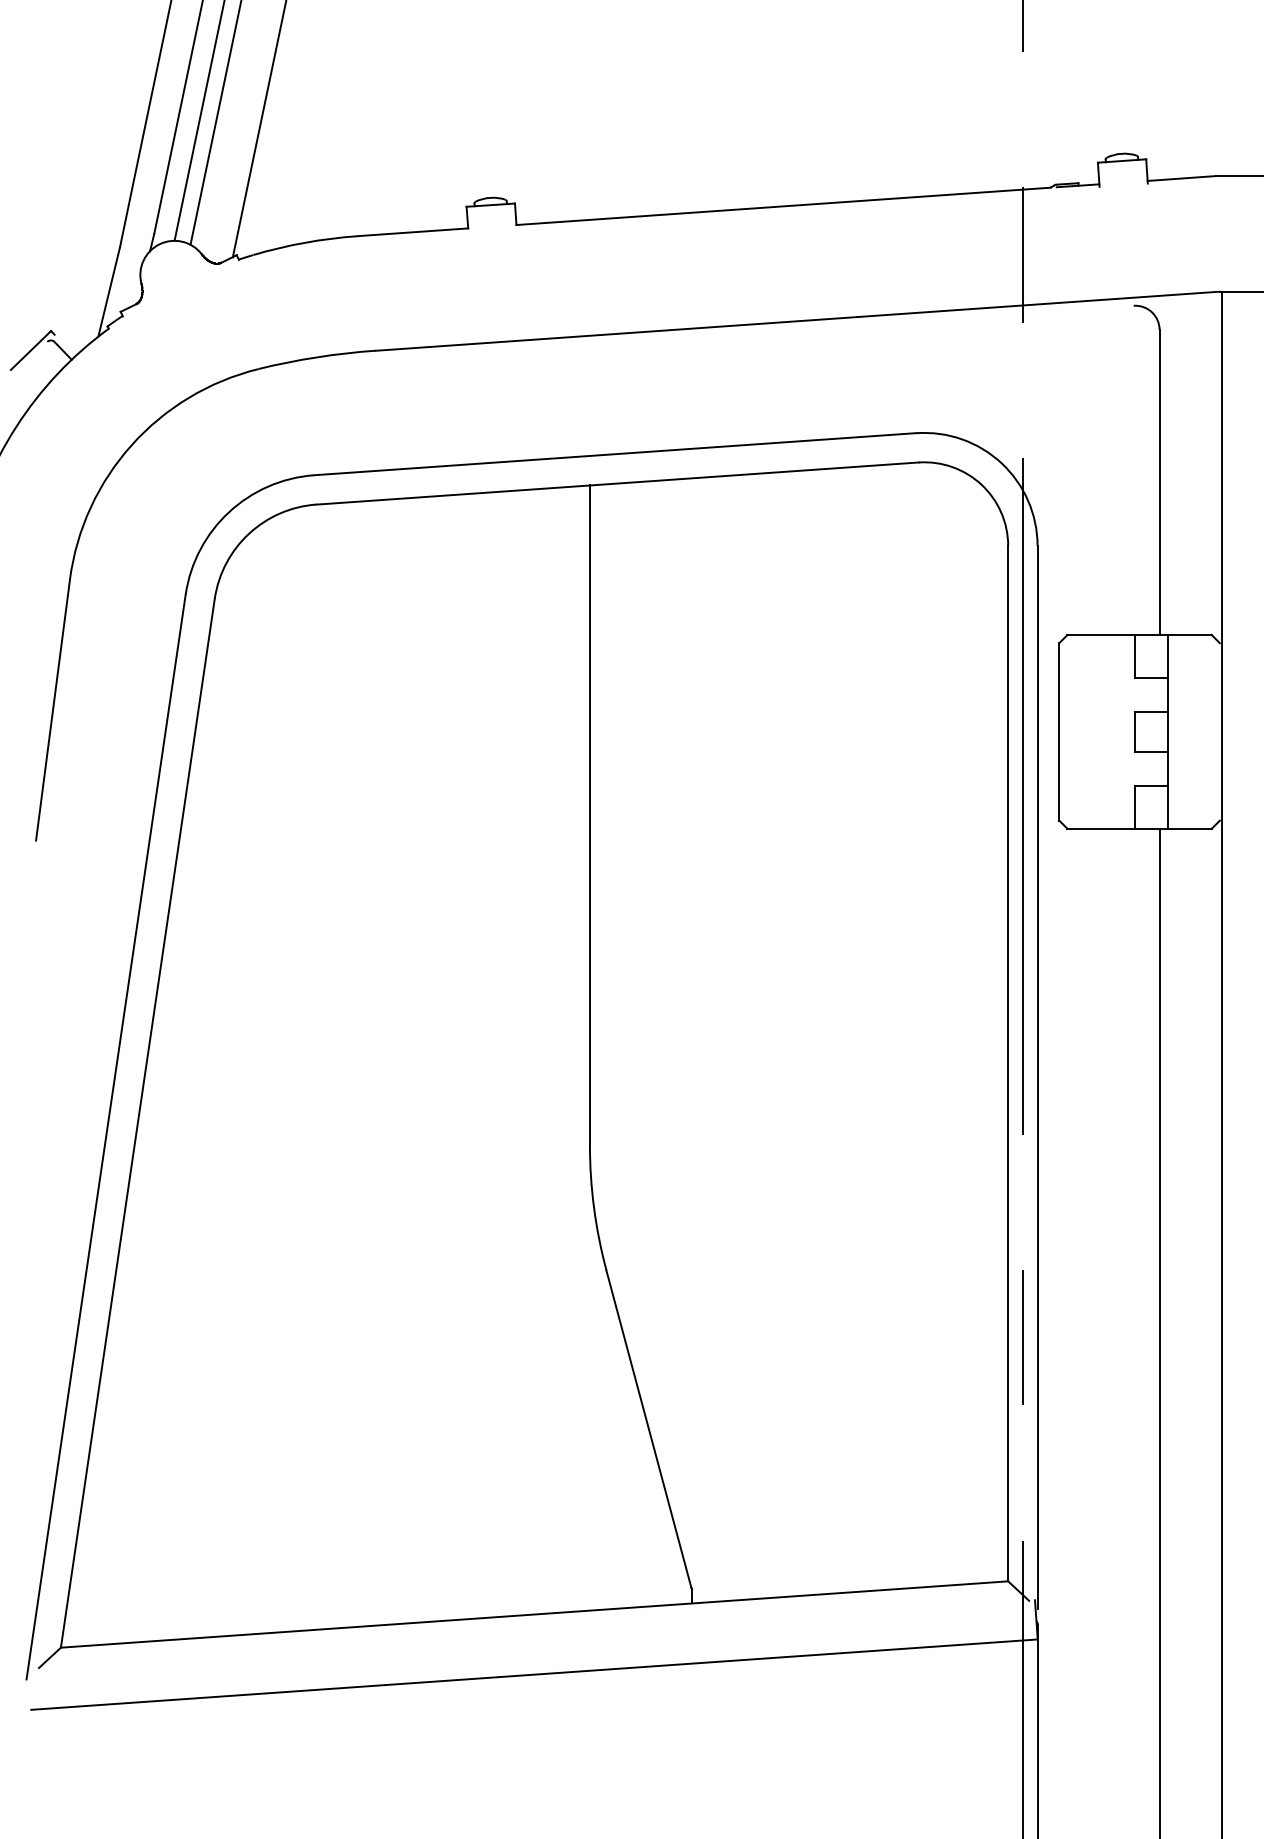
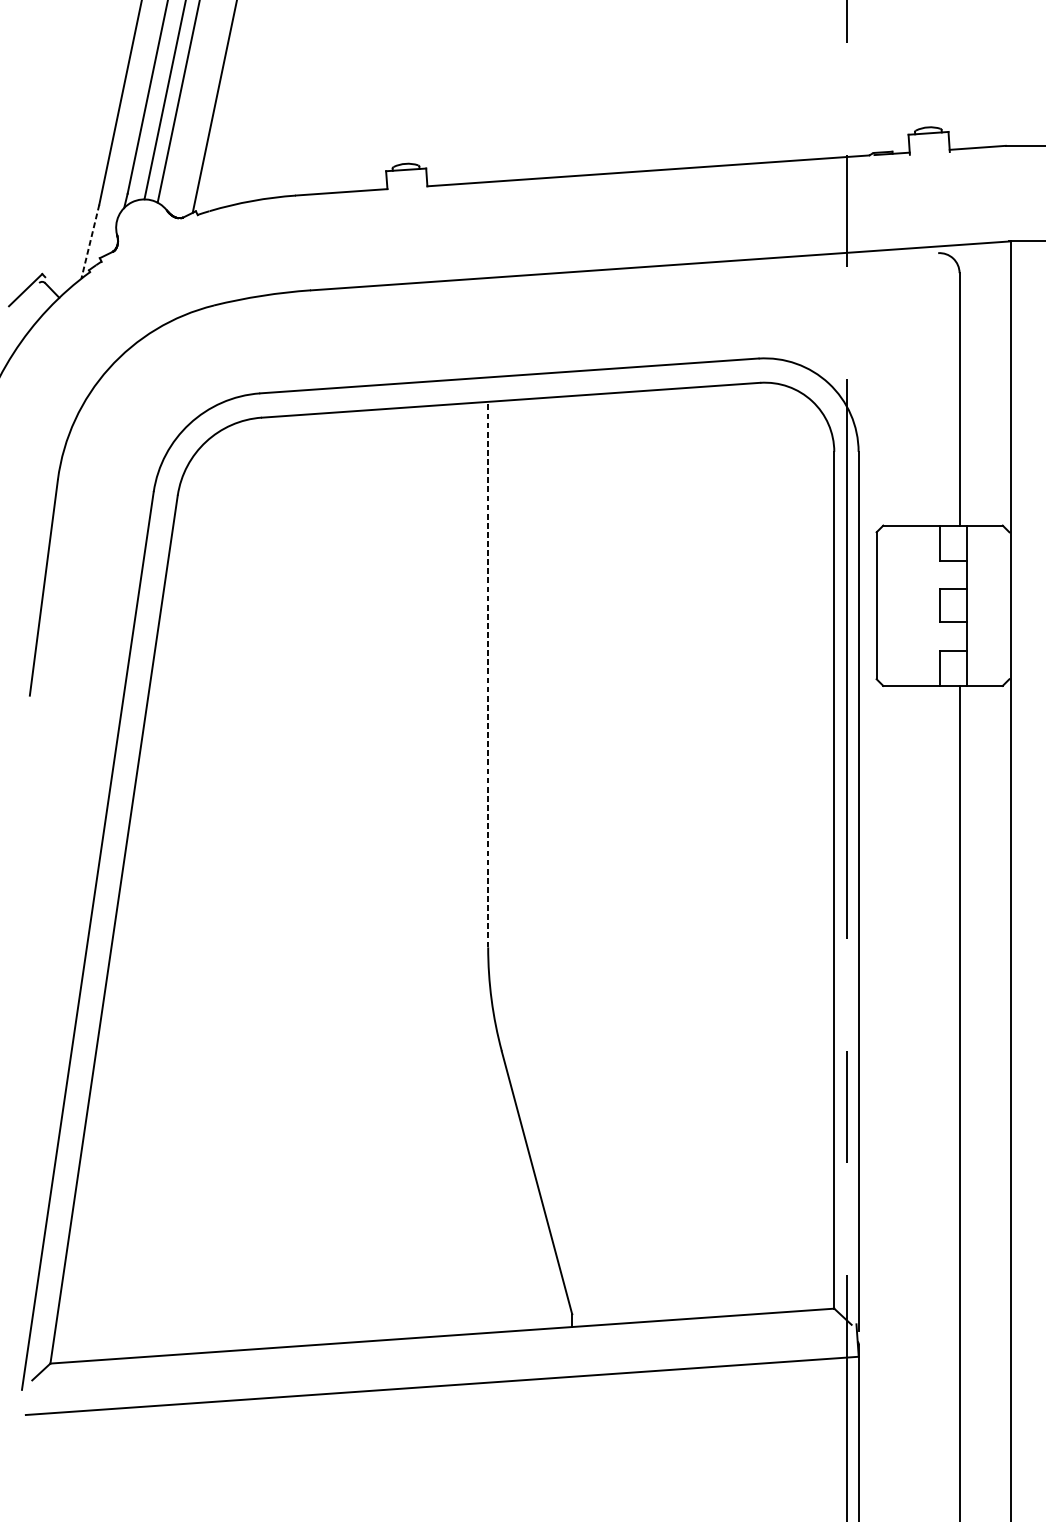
line: (109, 291) -> (90, 241), solid -> dashed
line: (589, 815) -> (487, 674), solid -> dashed

